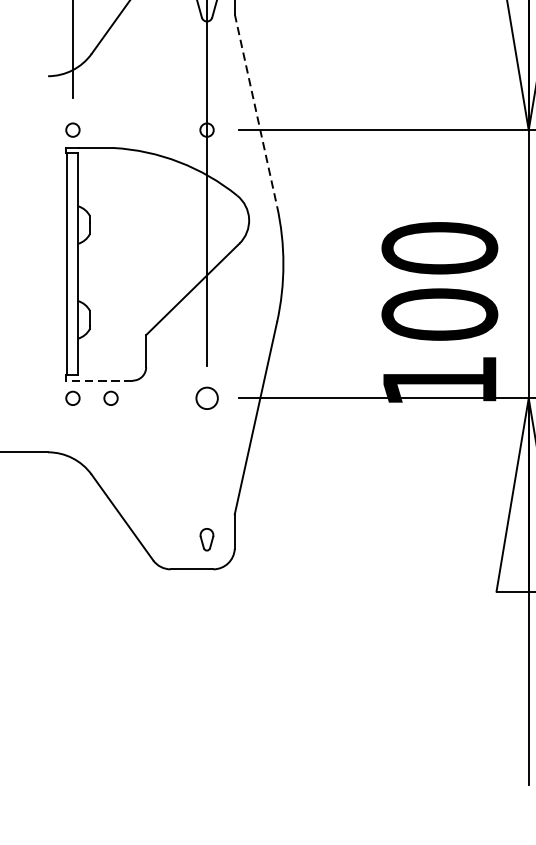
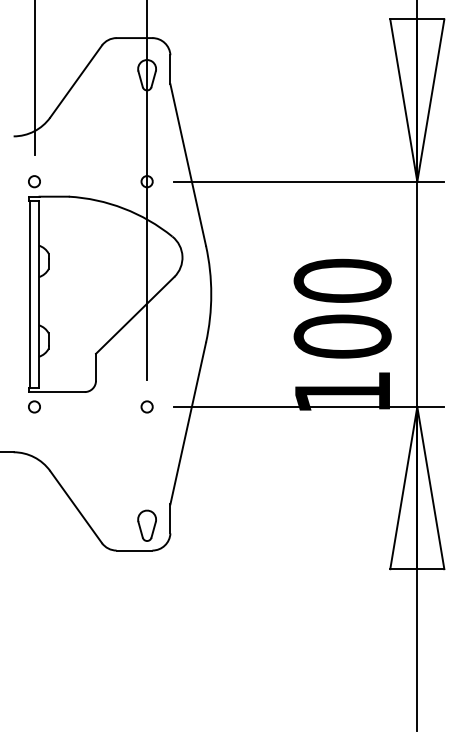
line: (256, 110) -> (188, 165), dashed -> solid
line: (99, 381) -> (56, 392), dashed -> solid
circle: (111, 397) -> (66, 406), removed
circle: (206, 397) -> (146, 406), size x0.62
part: (206, 539) -> (146, 525), size x1.67

